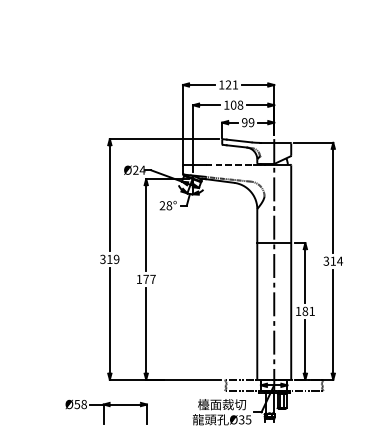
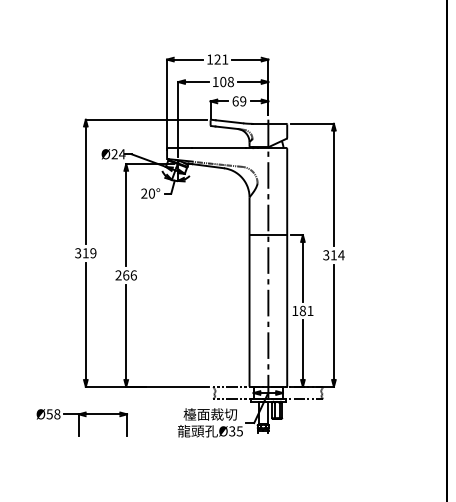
text: (244, 122) -> (235, 101), 99 -> 69
line: (229, 165) -> (218, 148), dashed -> solid
text: (168, 205) -> (151, 193), 28° -> 20°
text: (145, 279) -> (125, 275), 177 -> 266

